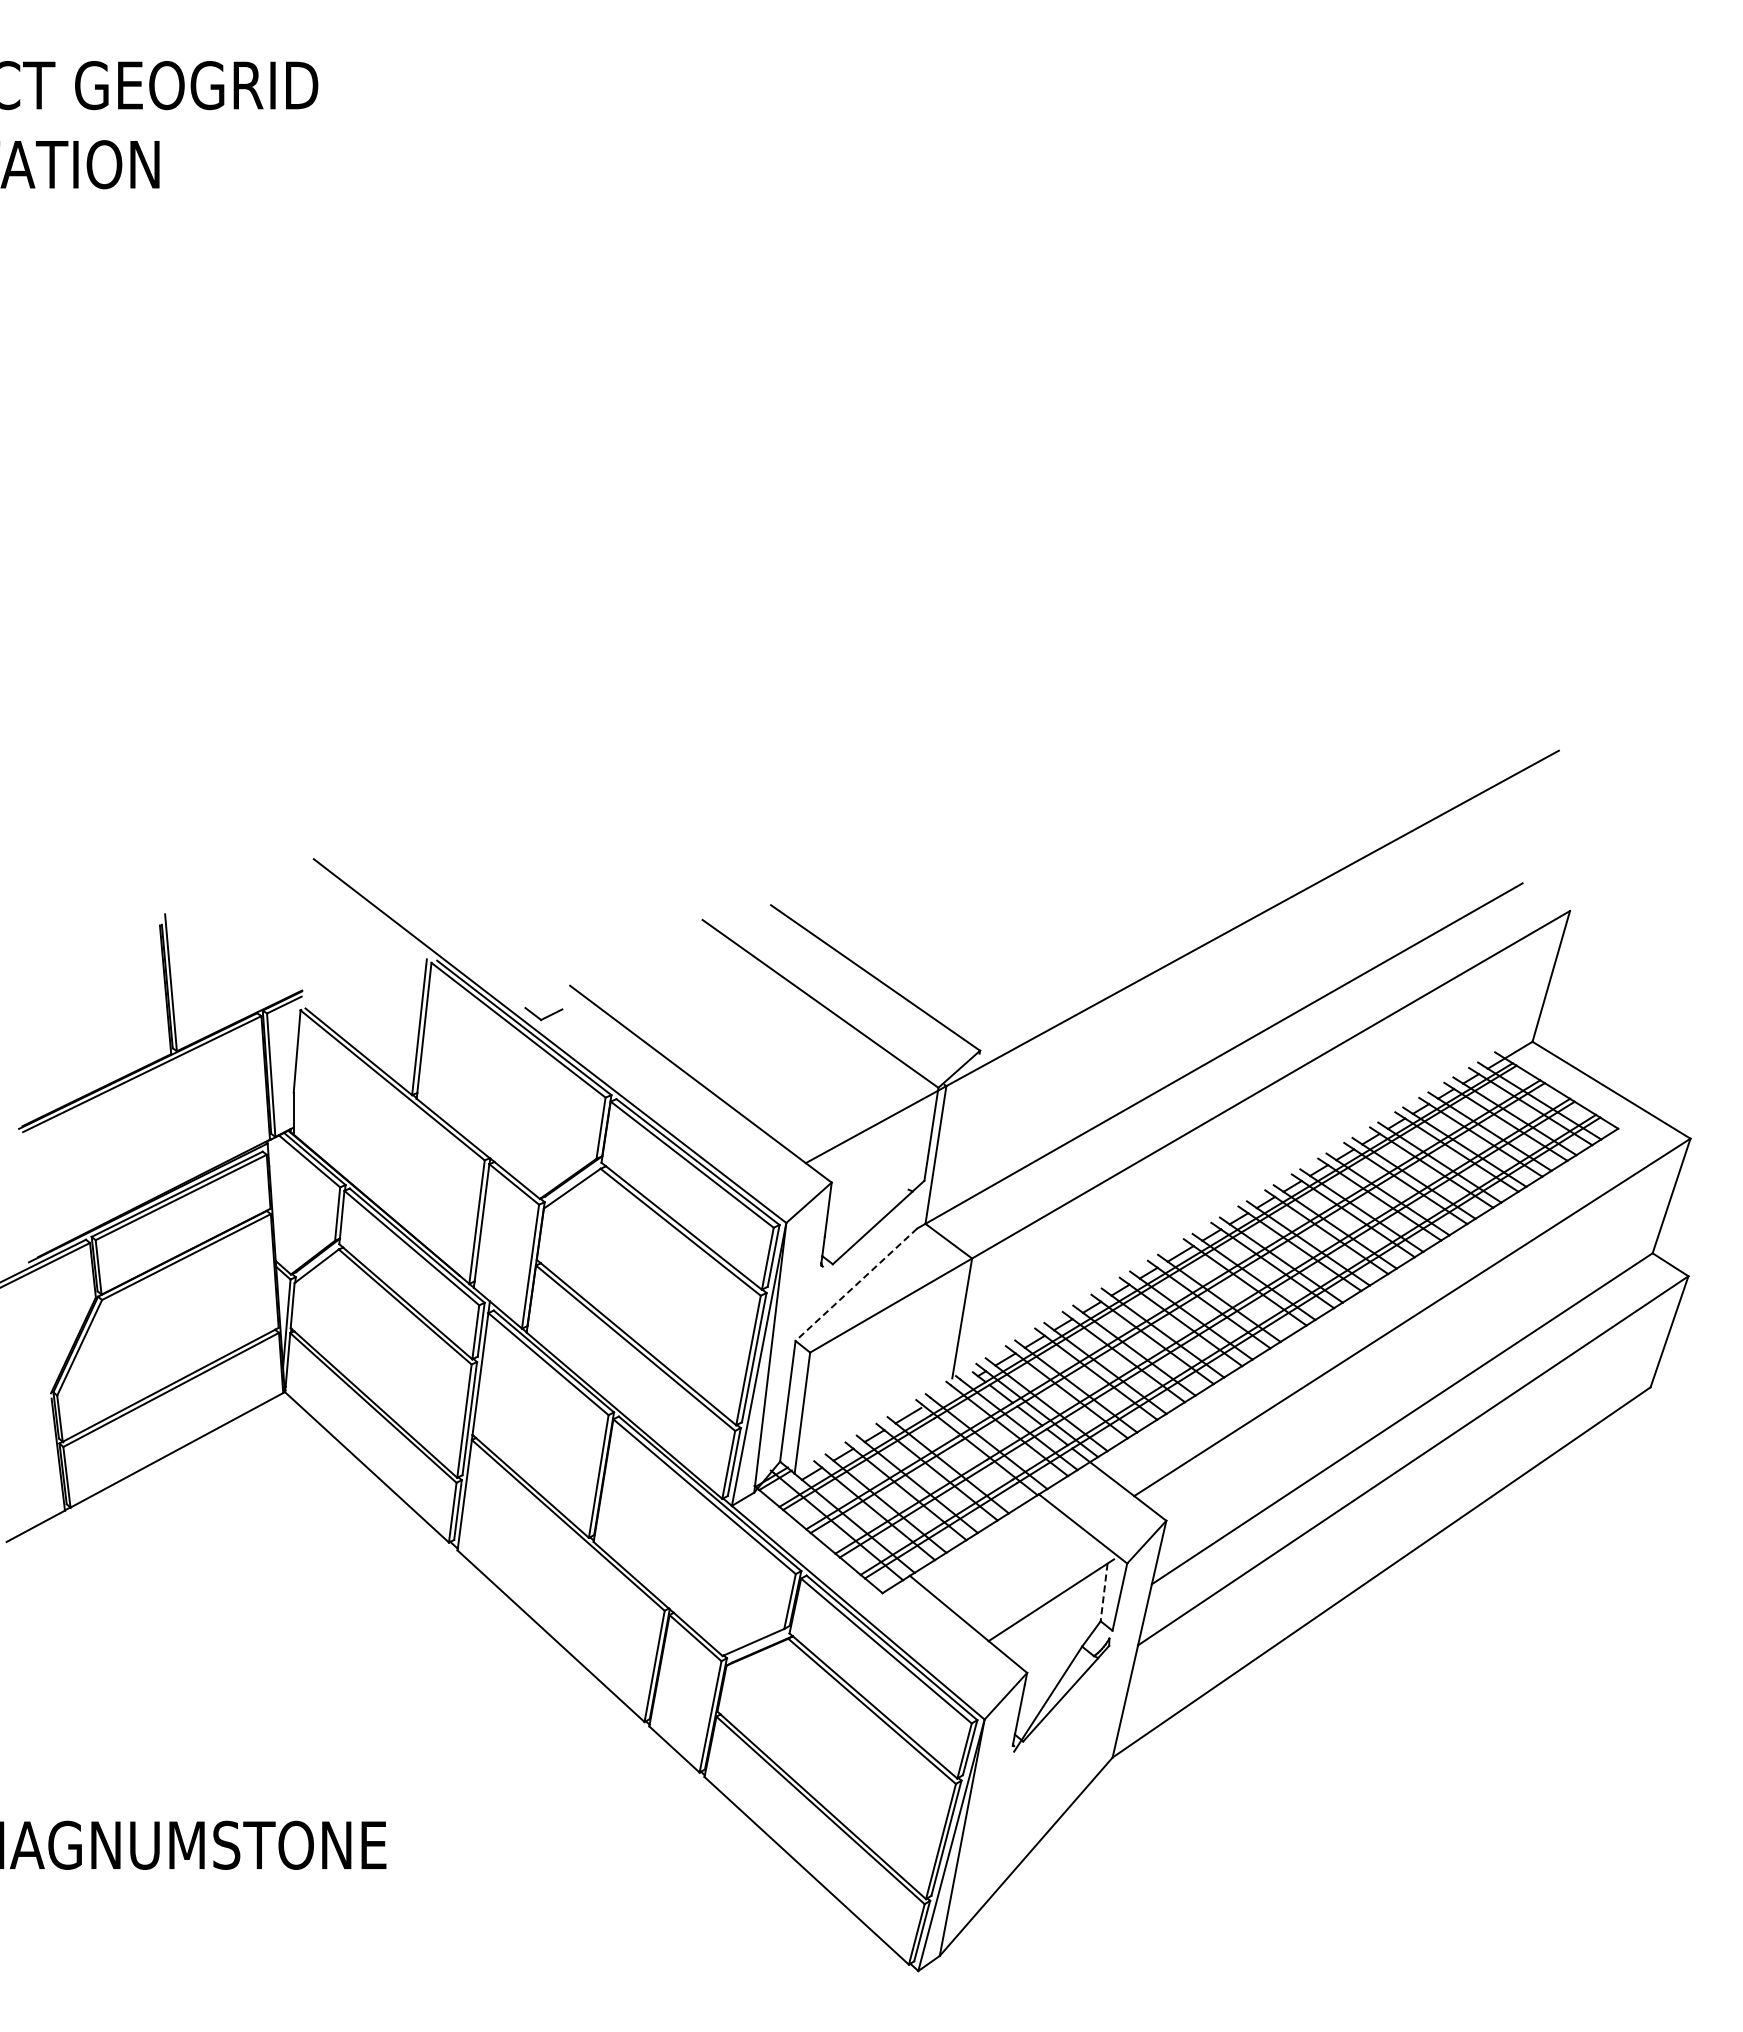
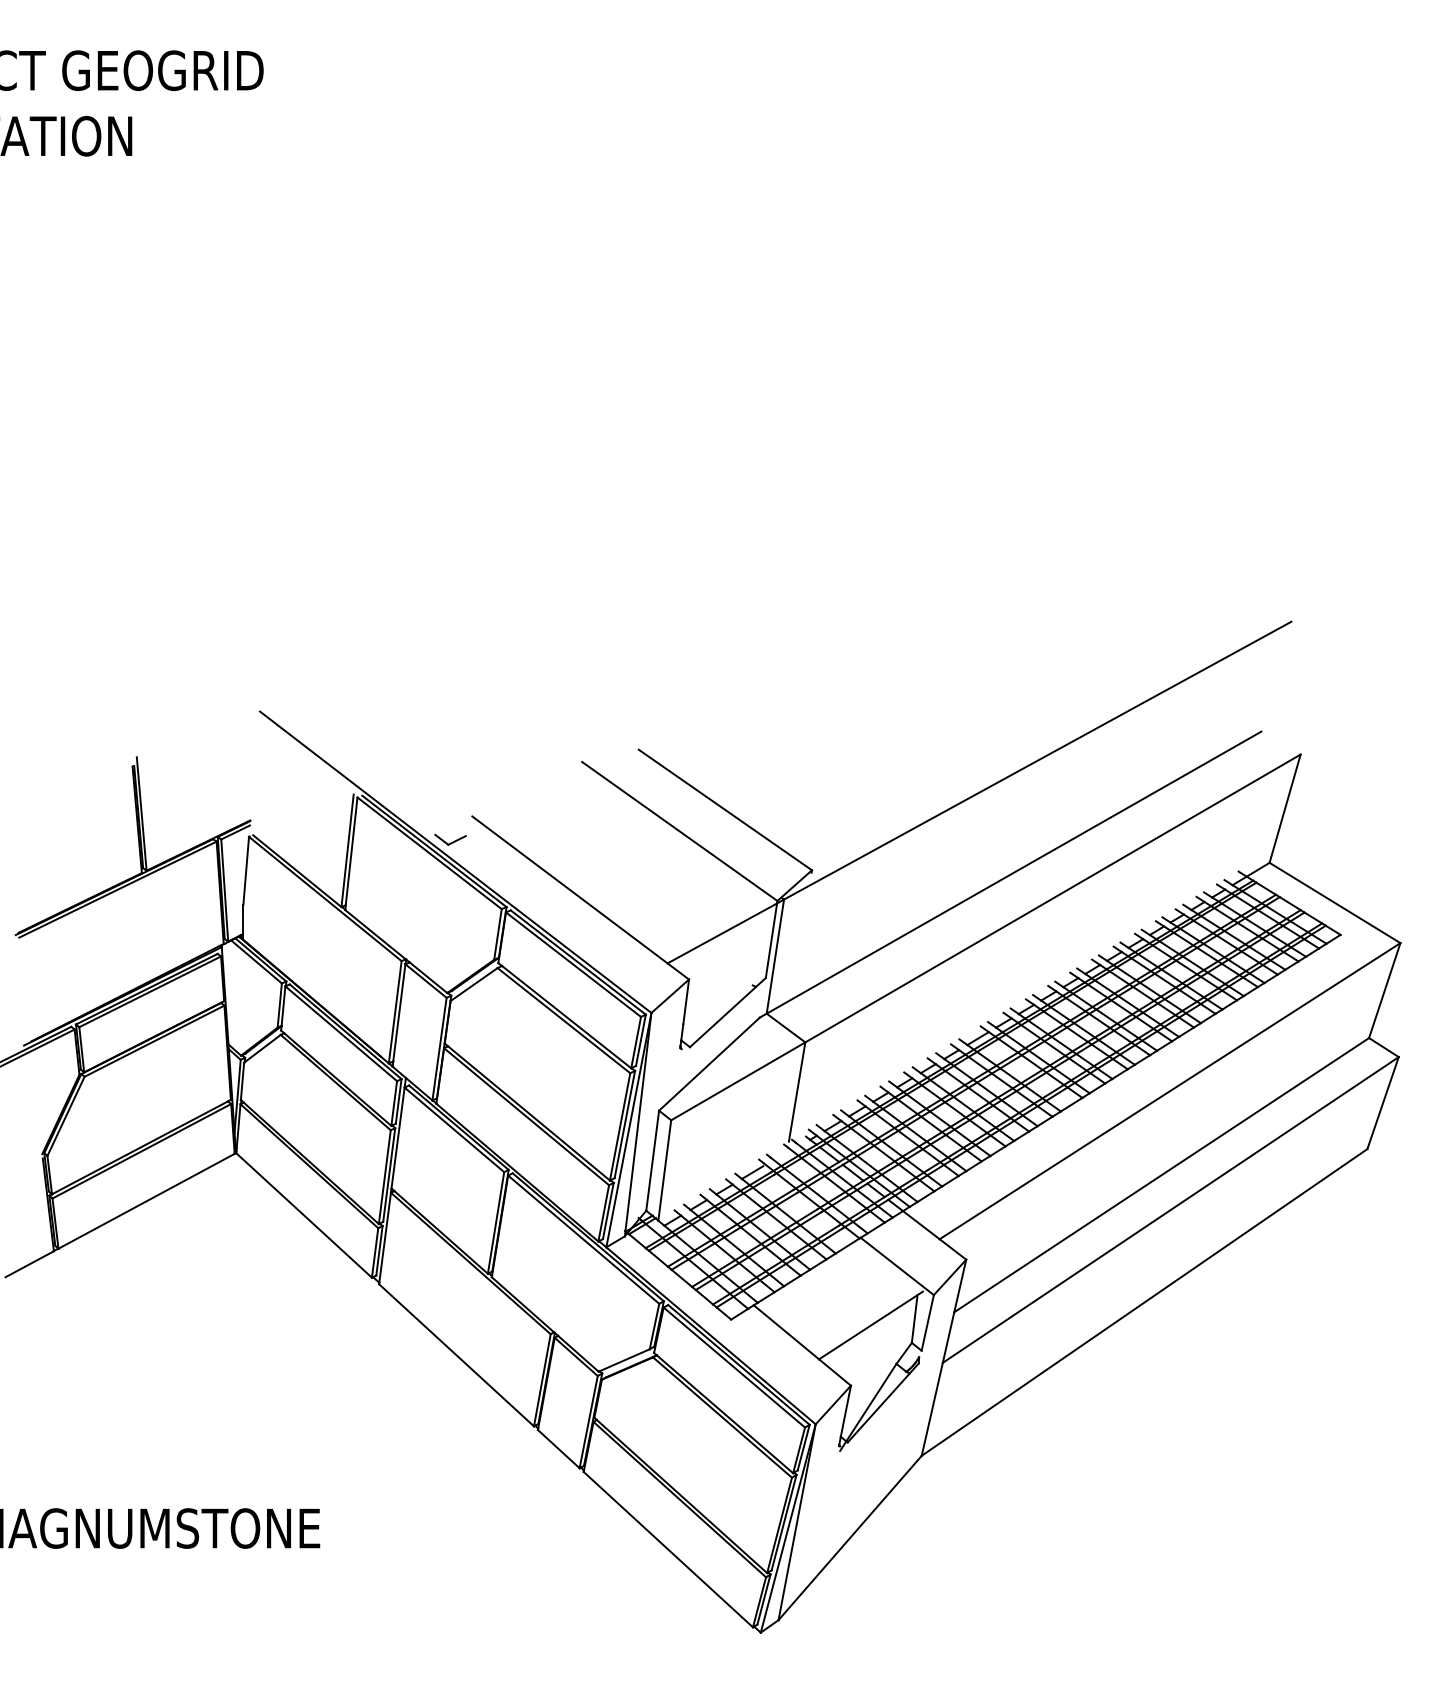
line: (856, 1284) -> (709, 1063), dashed -> solid
line: (1104, 1592) -> (915, 1319), dashed -> solid

